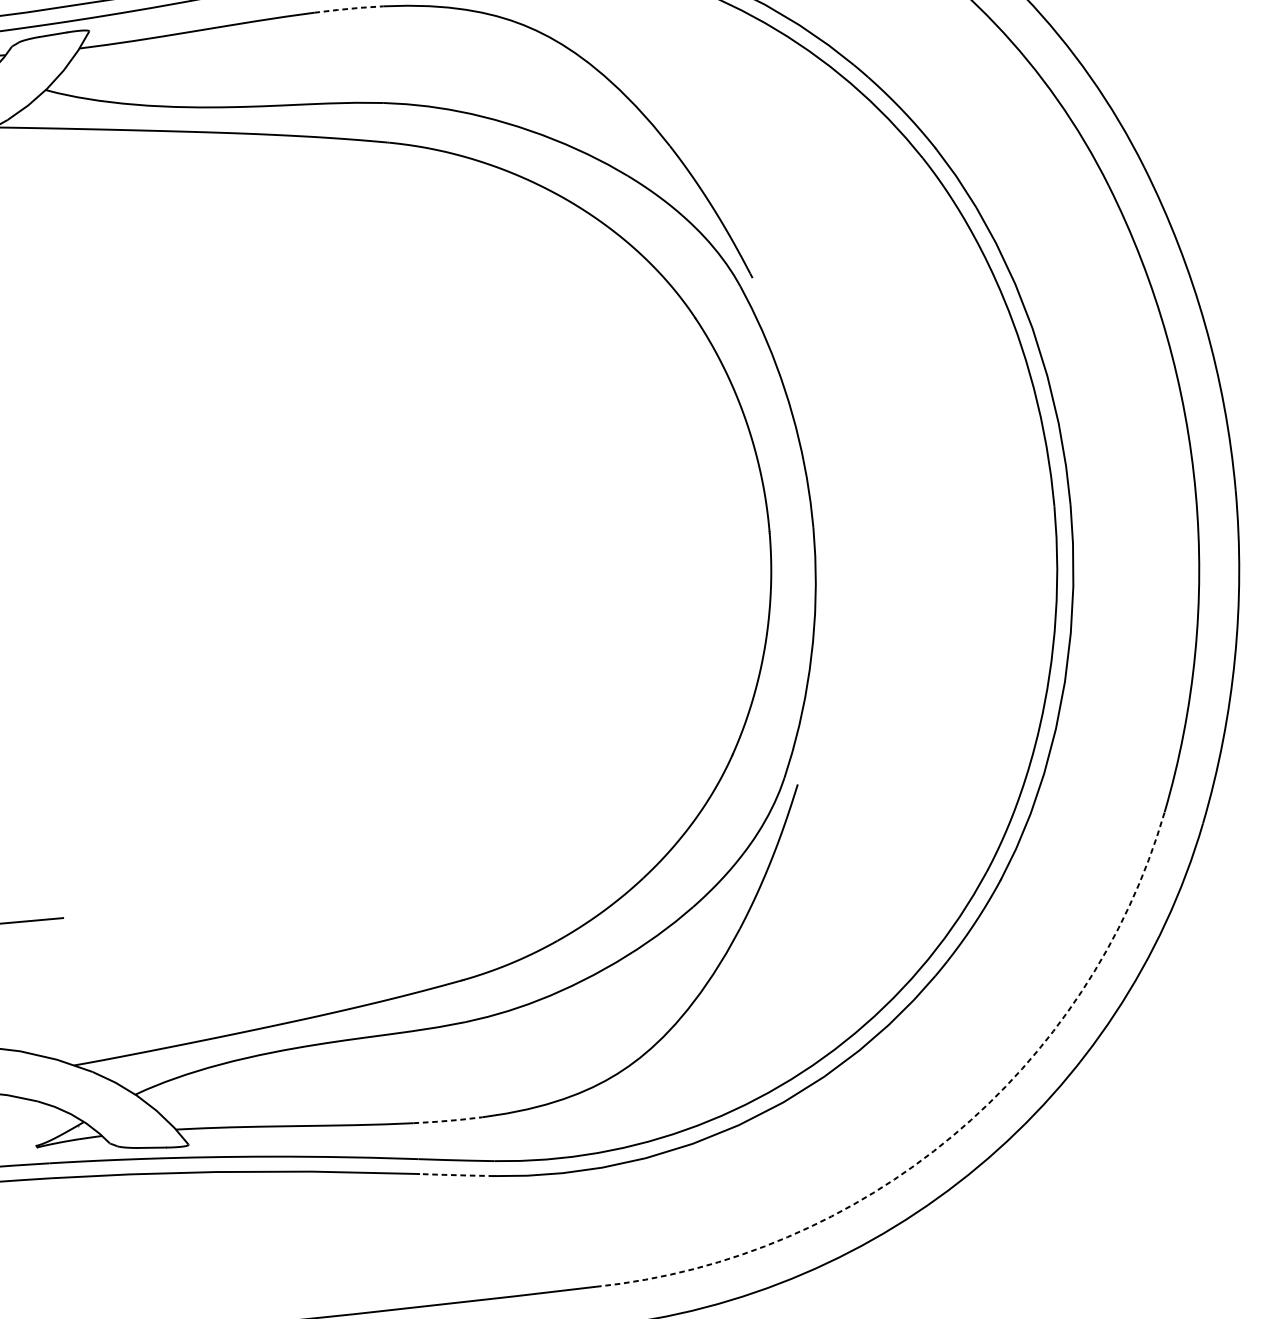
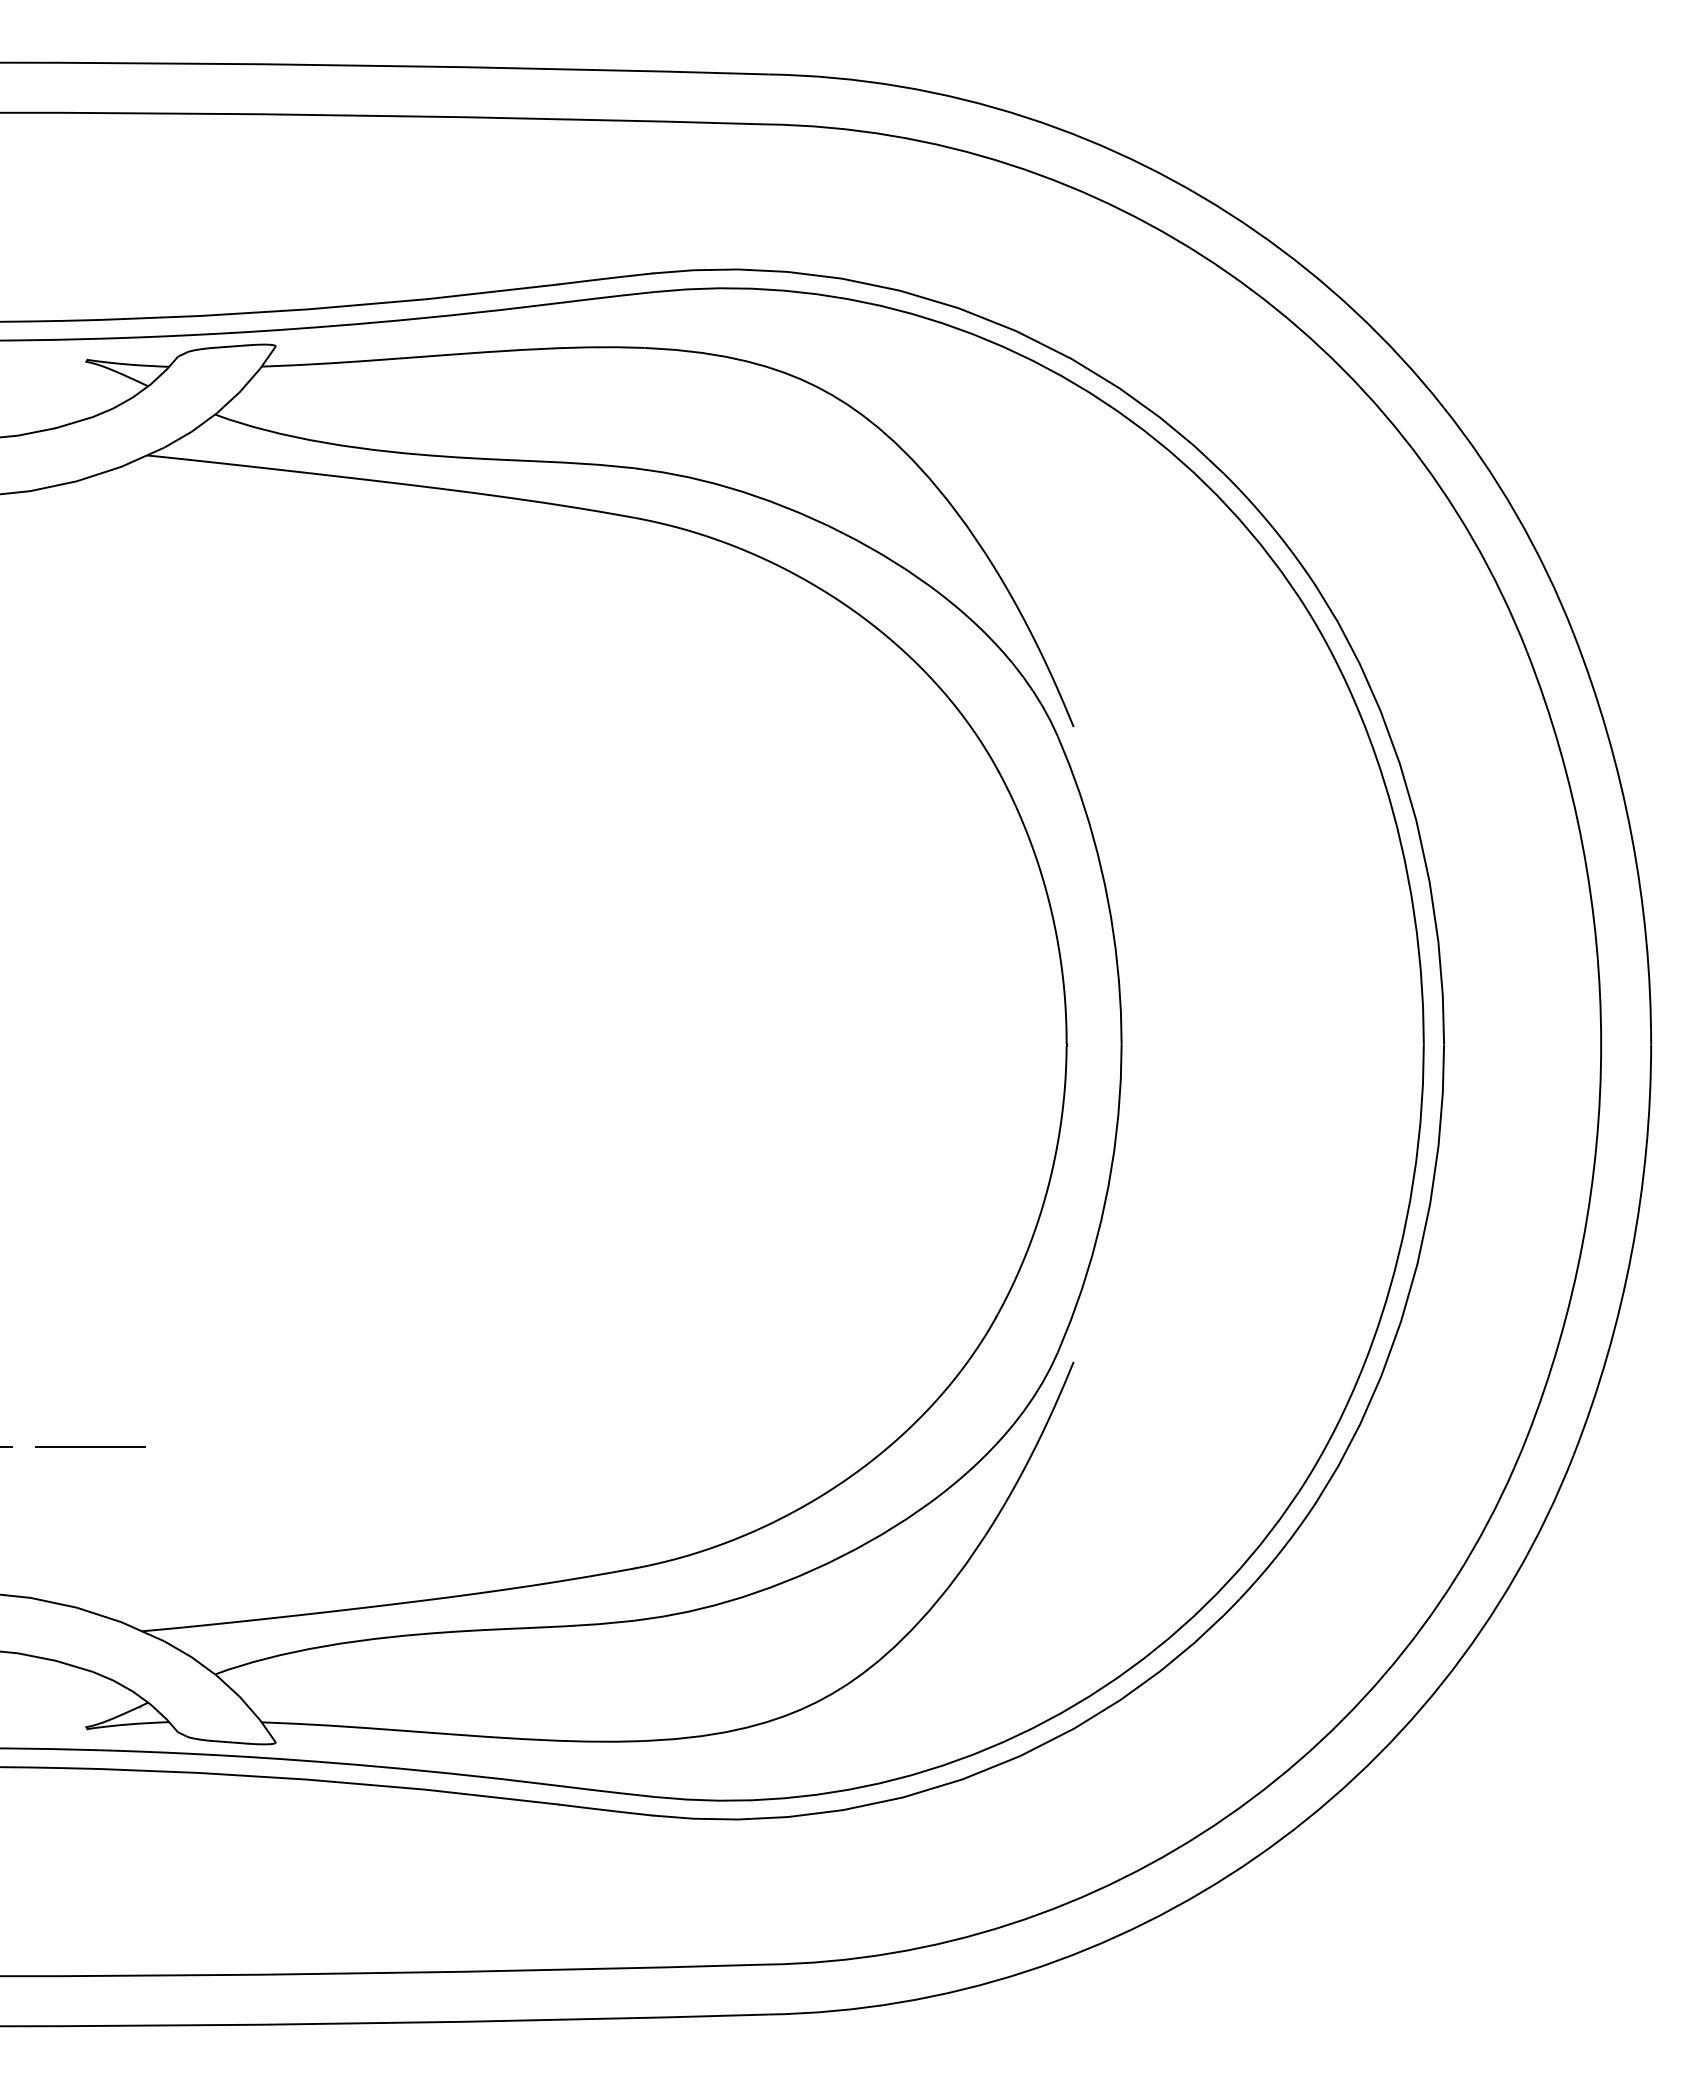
line: (349, 9) -> (601, 347), dashed -> solid
line: (448, 1120) -> (601, 1741), dashed -> solid
arc: (952, 1135) -> (1227, 1816), dashed -> solid
line: (456, 1175) -> (605, 1810), dashed -> solid

